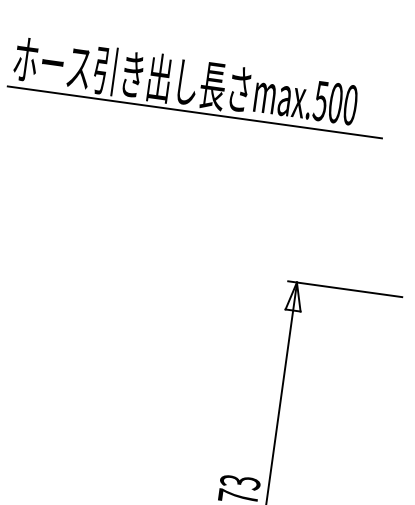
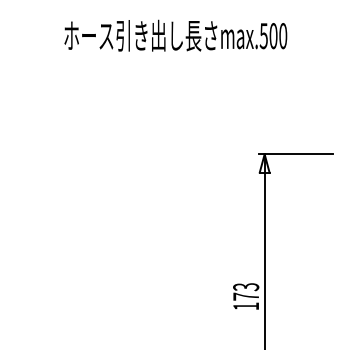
line: (195, 112) -> (184, 54), removed

